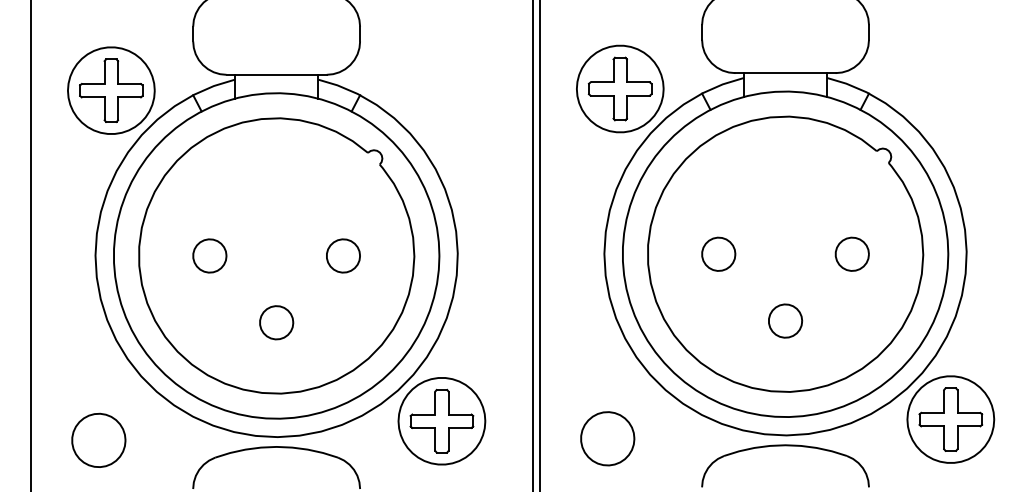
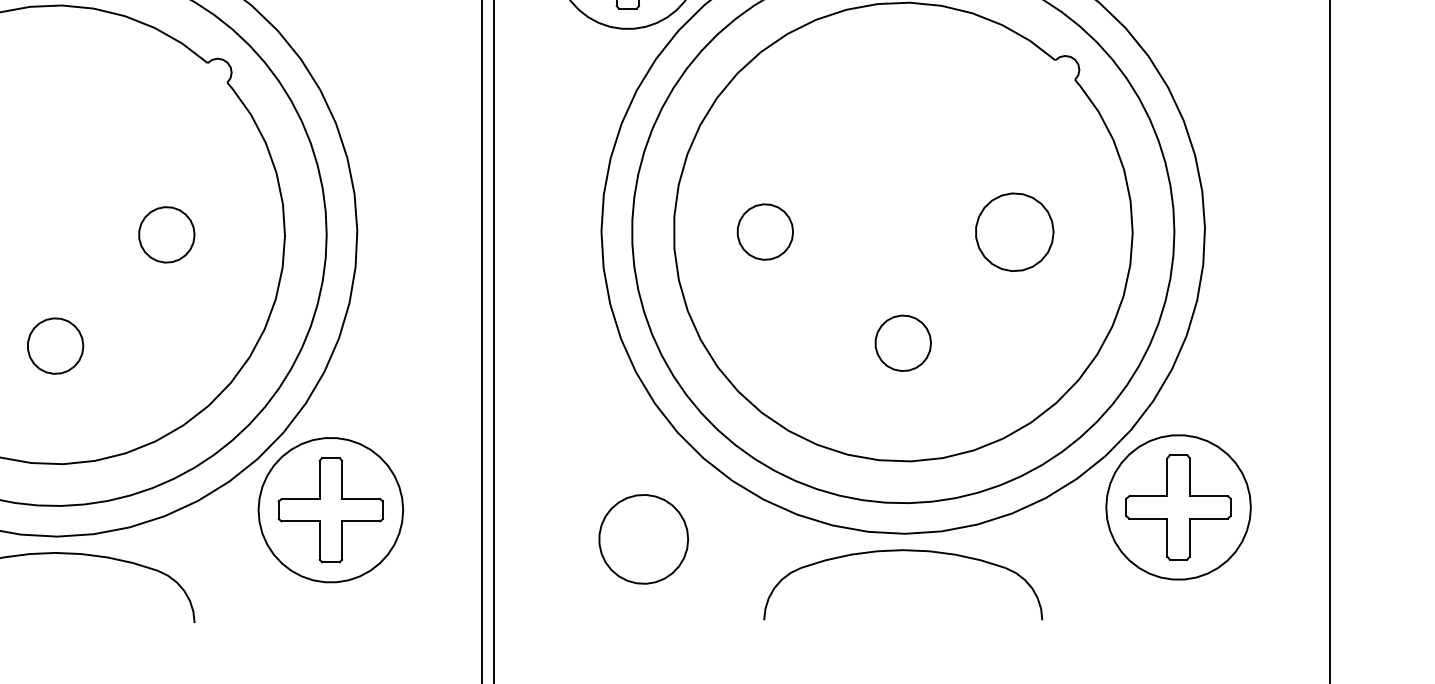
part: (718, 253) -> (764, 230), moved
part: (851, 253) -> (1013, 230), size x1.4
part: (607, 438) -> (643, 538), moved

